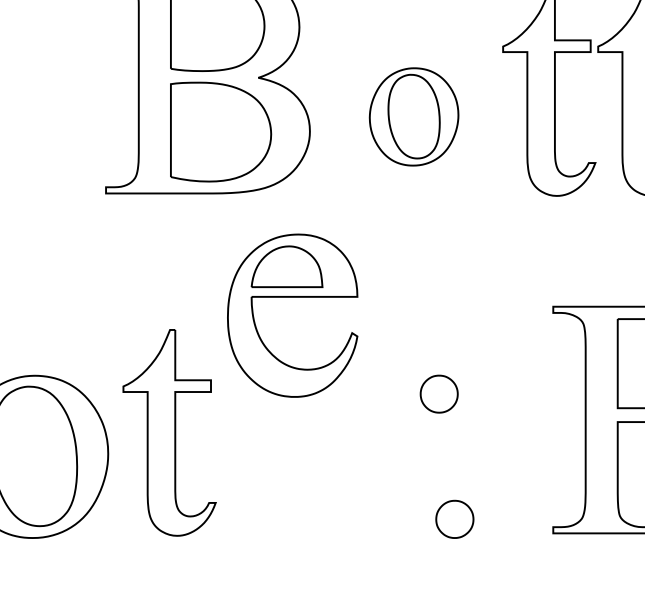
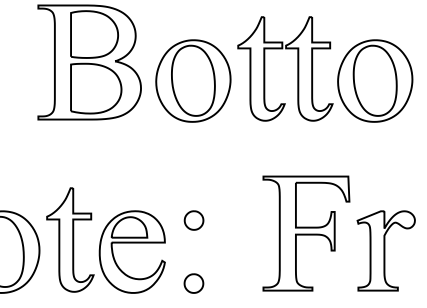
part: (414, 115) -> (193, 80), size x1.67
part: (291, 298) -> (131, 243), moved
part: (438, 394) -> (193, 220), moved
part: (453, 519) -> (193, 283), moved

